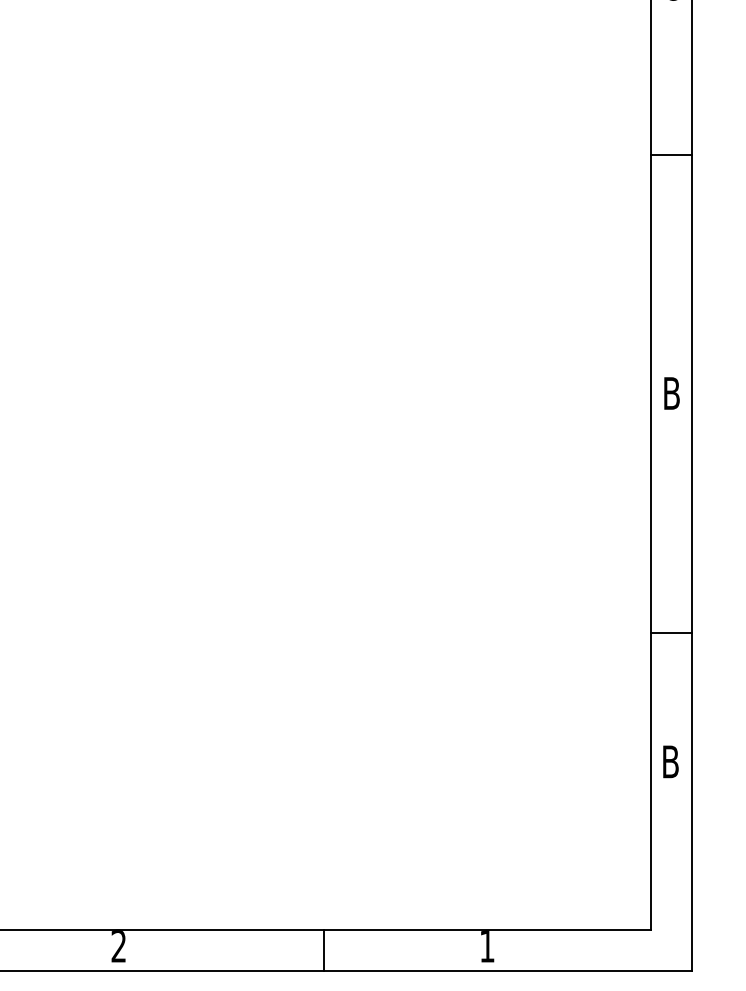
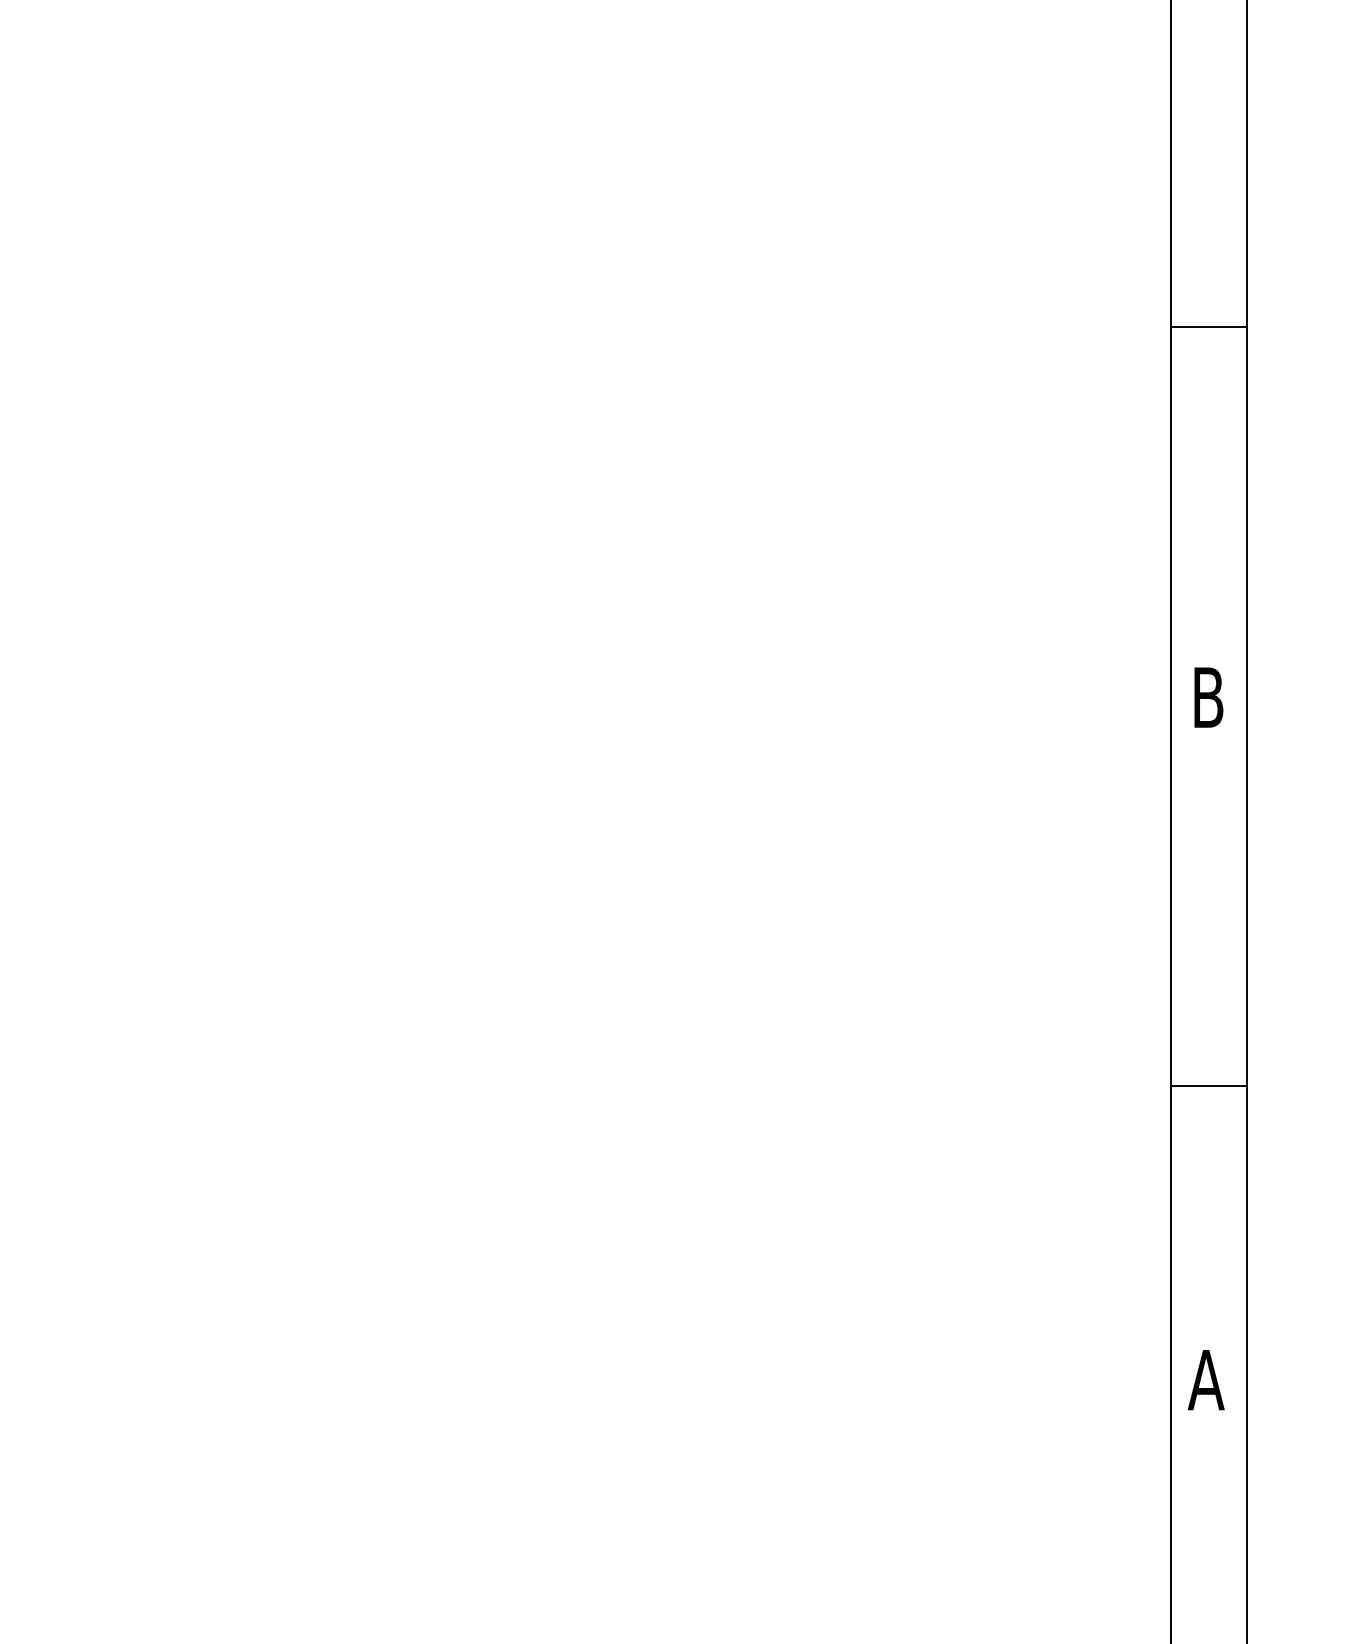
line: (671, 154) -> (1207, 327), moved
line: (671, 632) -> (1207, 1084), moved
text: (670, 761) -> (1206, 1379), B -> A

